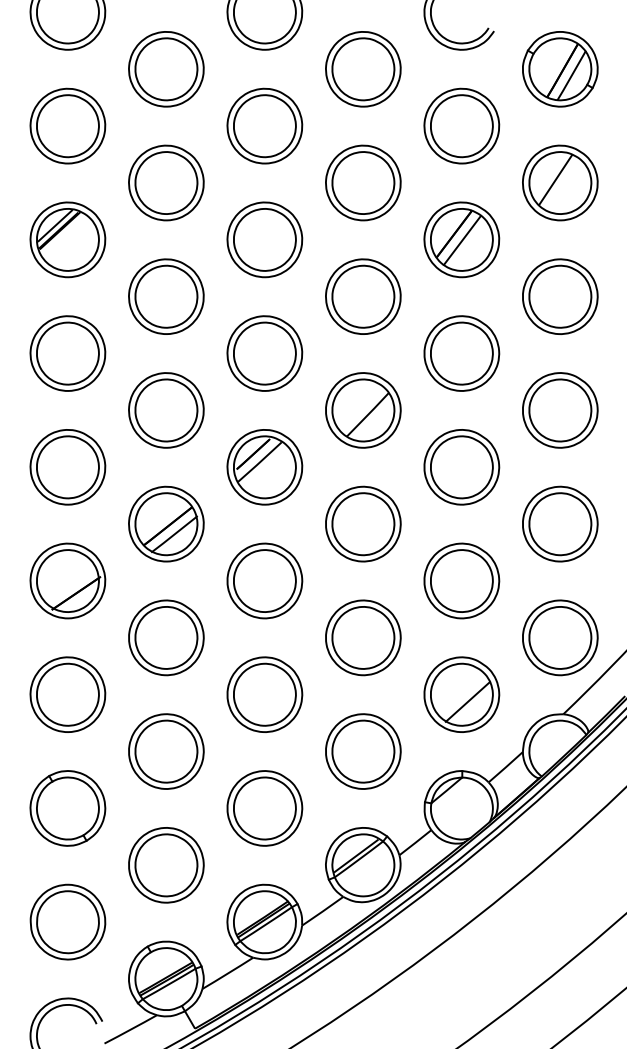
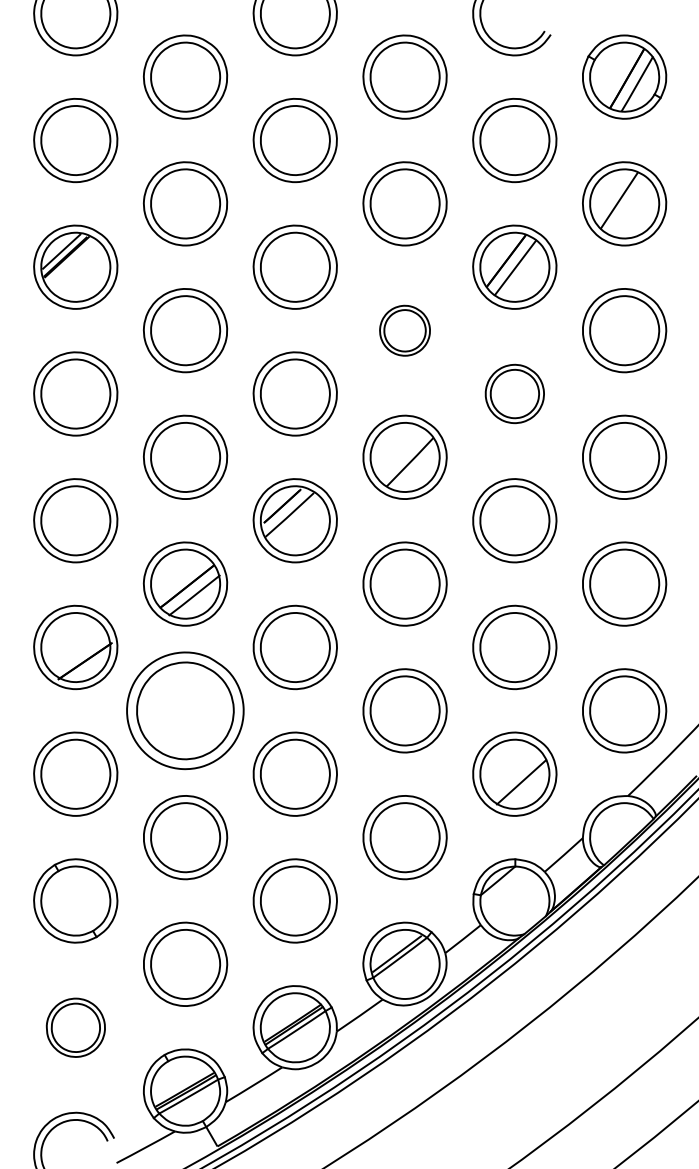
part: (362, 296) -> (404, 330), size x0.6
part: (461, 353) -> (514, 393), size x0.7
part: (166, 637) -> (185, 710), size x1.4
part: (67, 921) -> (75, 1027), size x0.7

